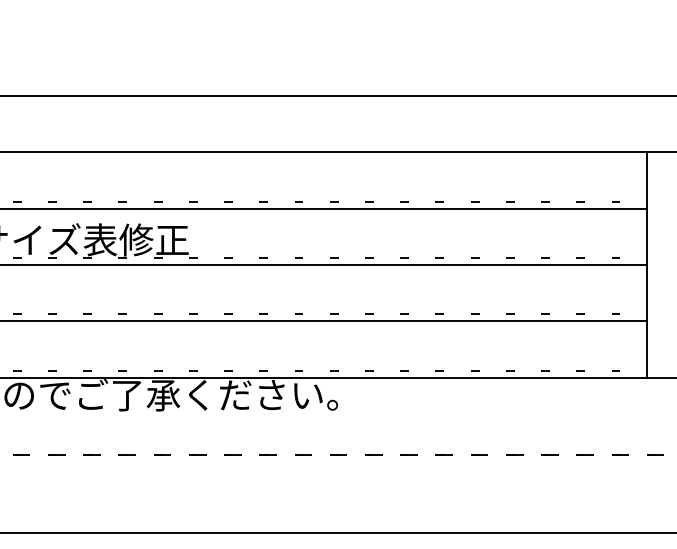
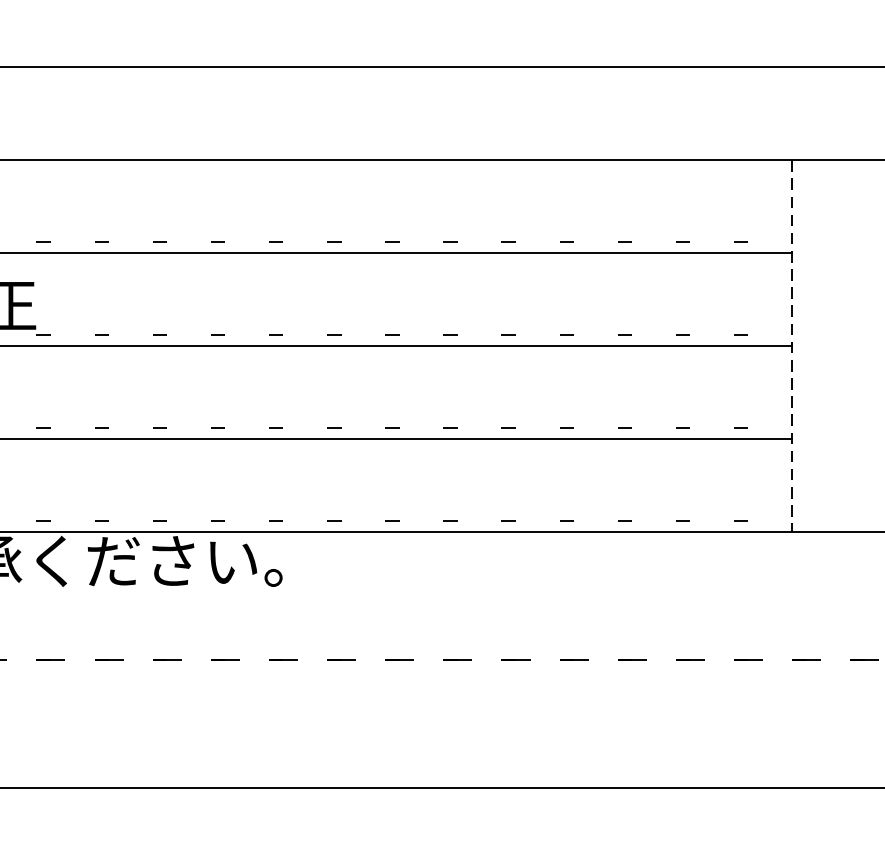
line: (646, 264) -> (791, 345), solid -> dashed

